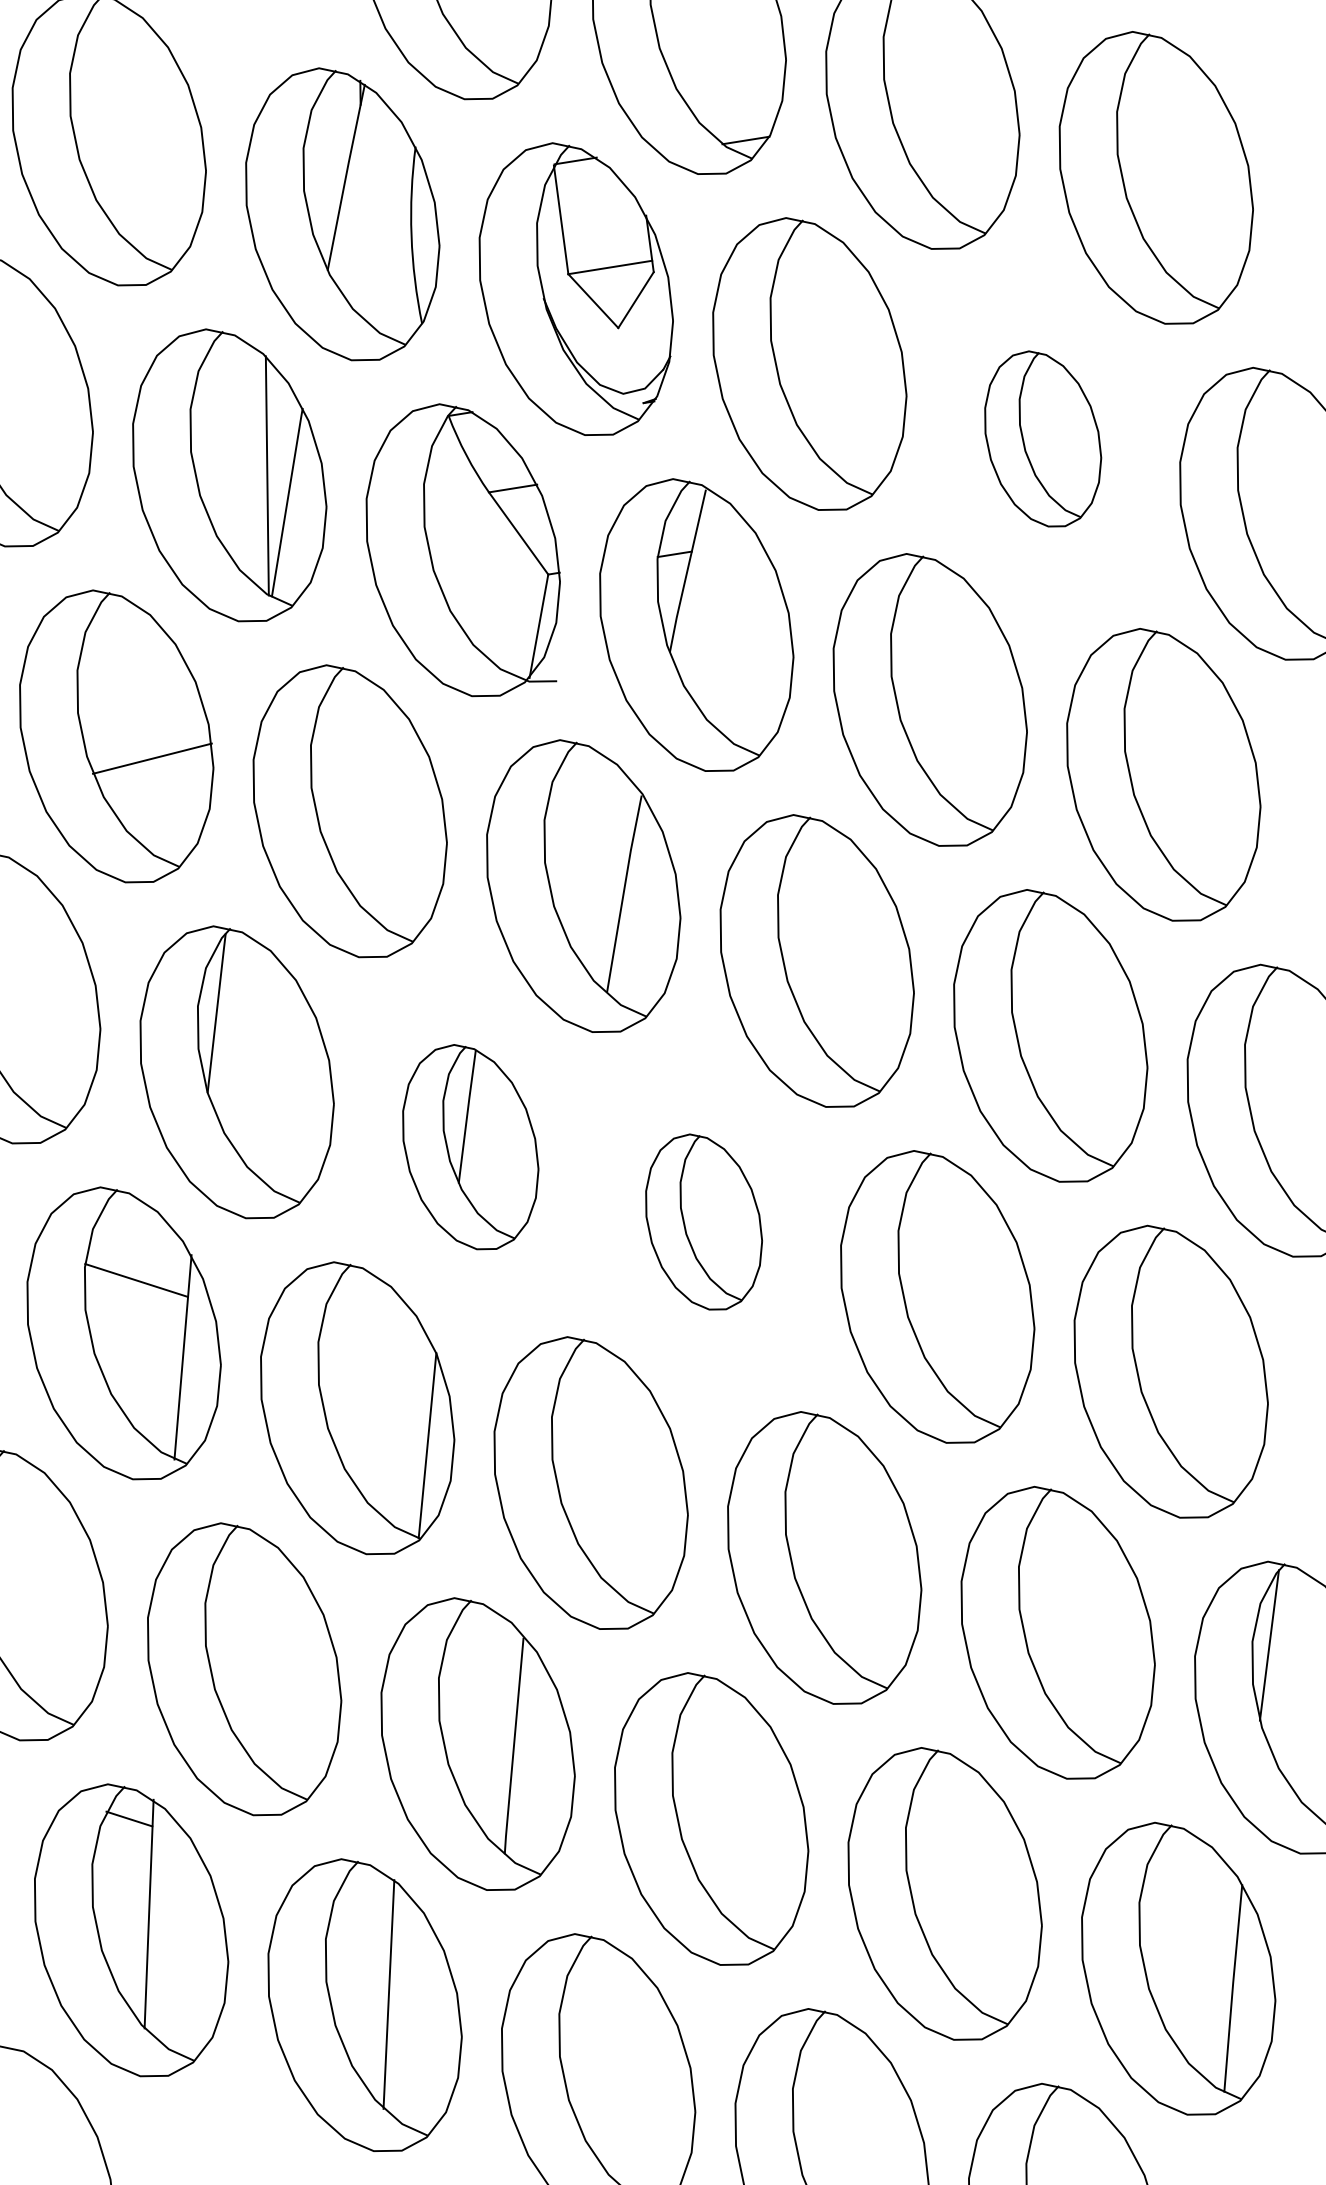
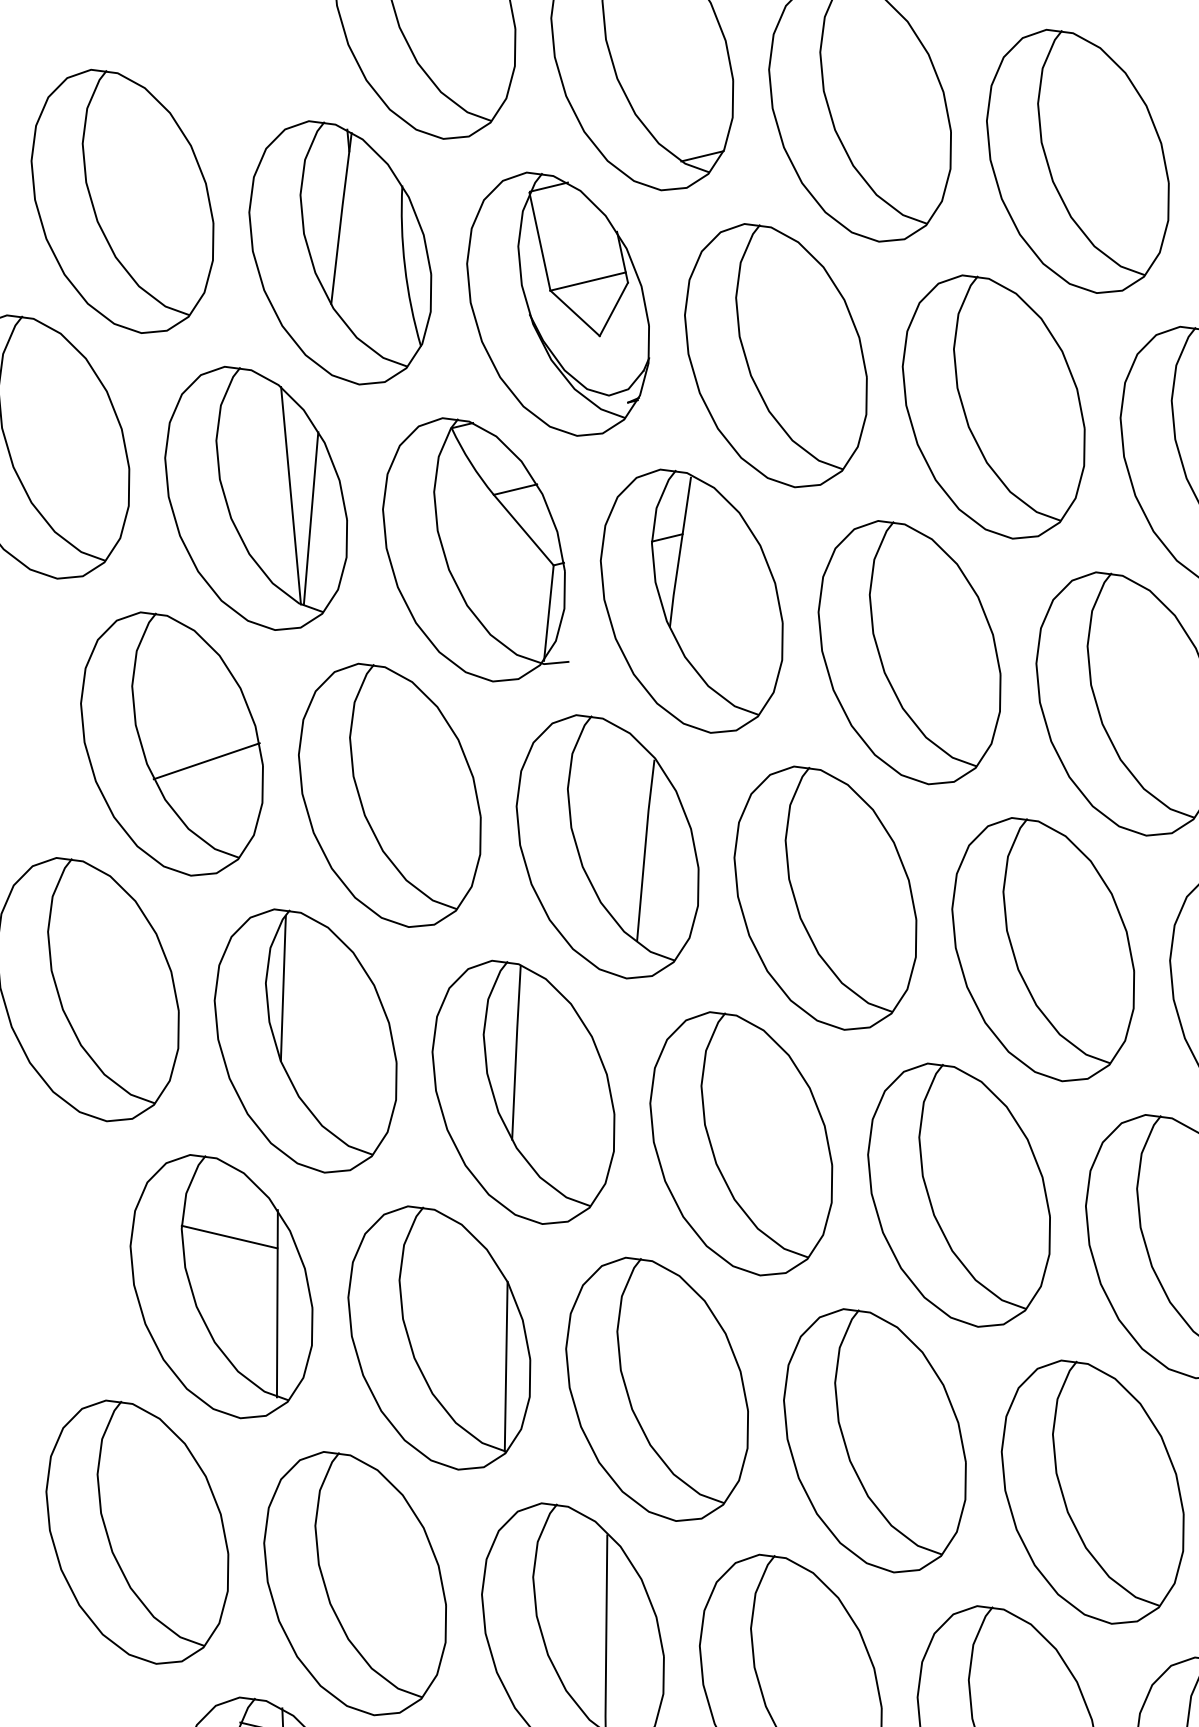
part: (1042, 438) -> (993, 406), size x1.67
part: (470, 1146) -> (523, 1091), size x1.43
part: (703, 1221) -> (741, 1142), size x1.67

